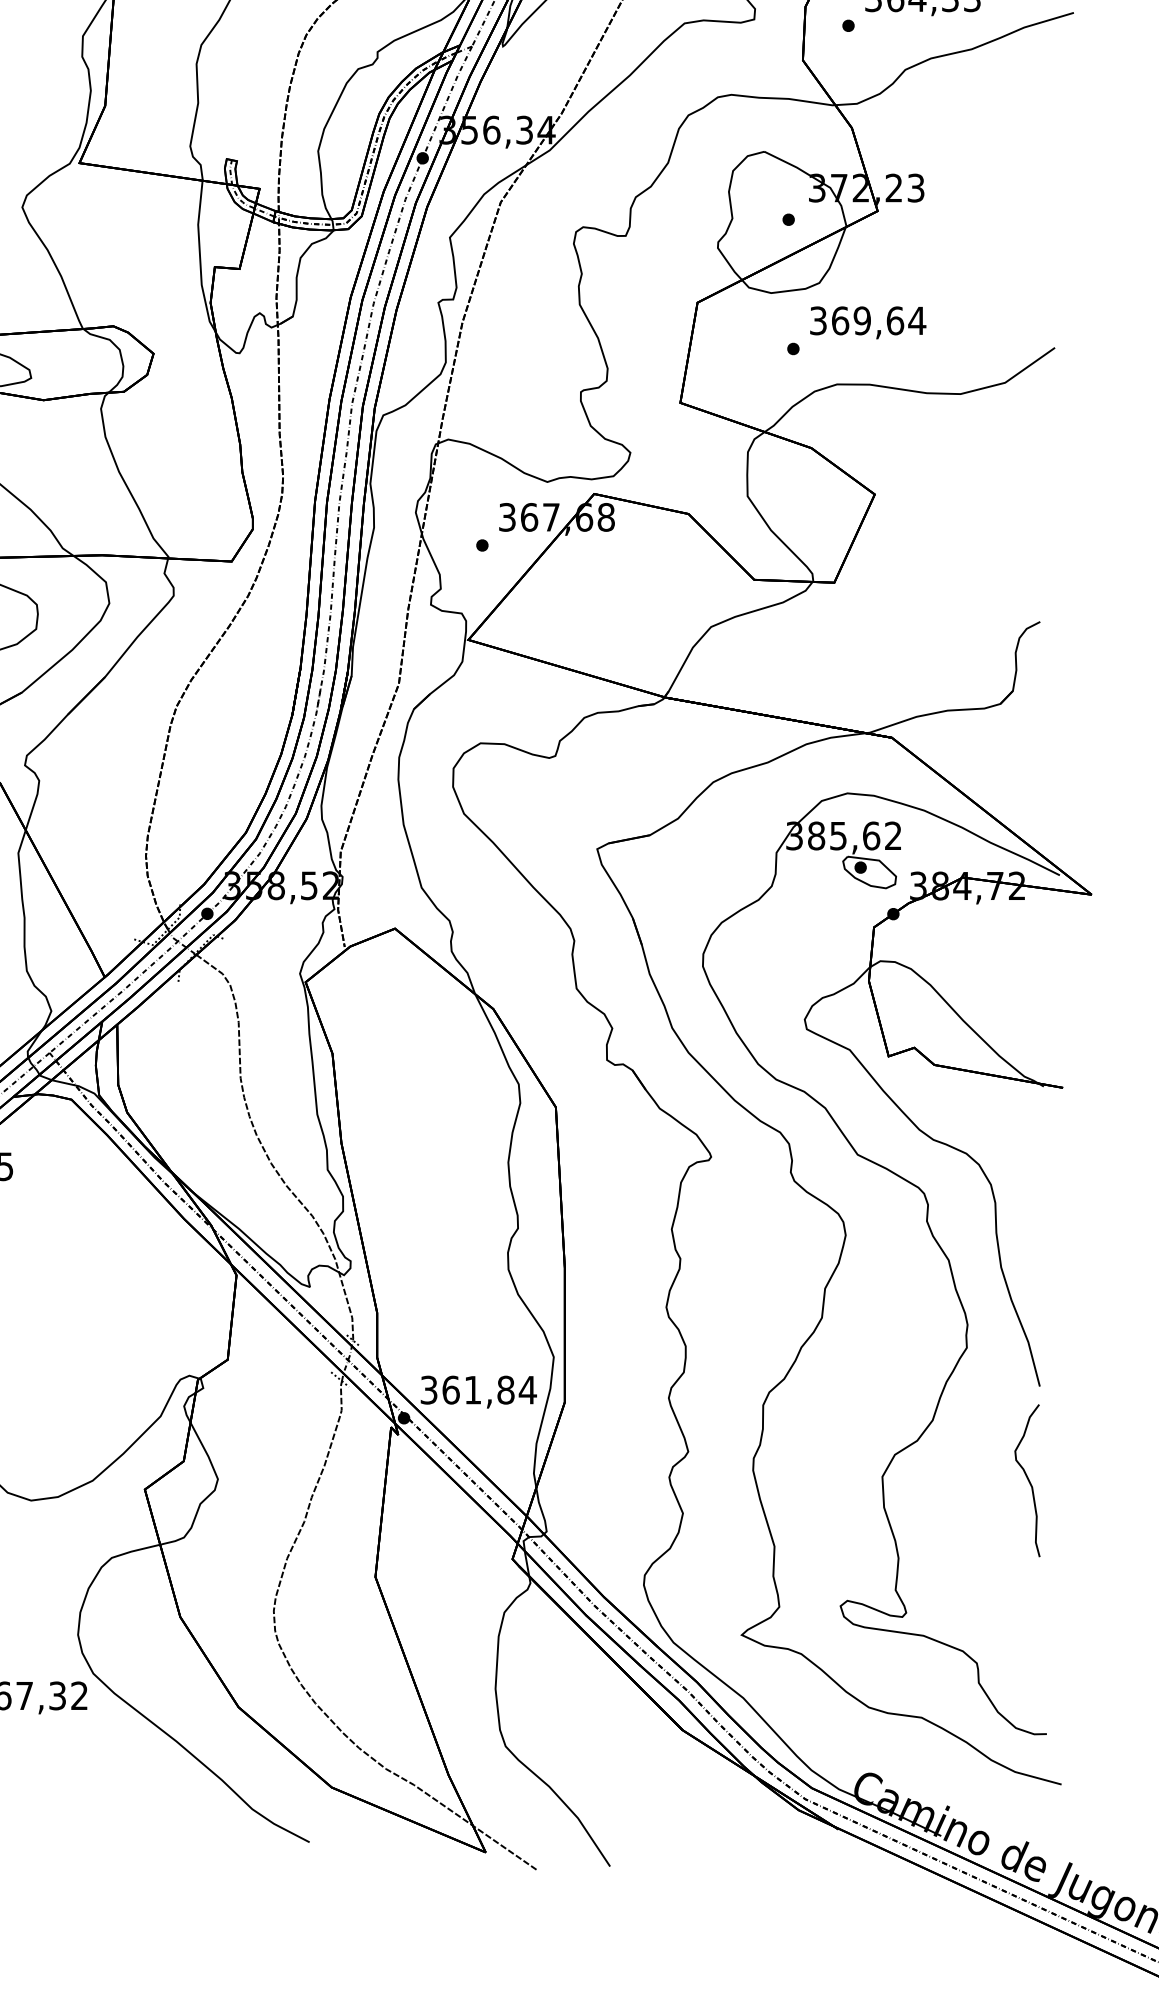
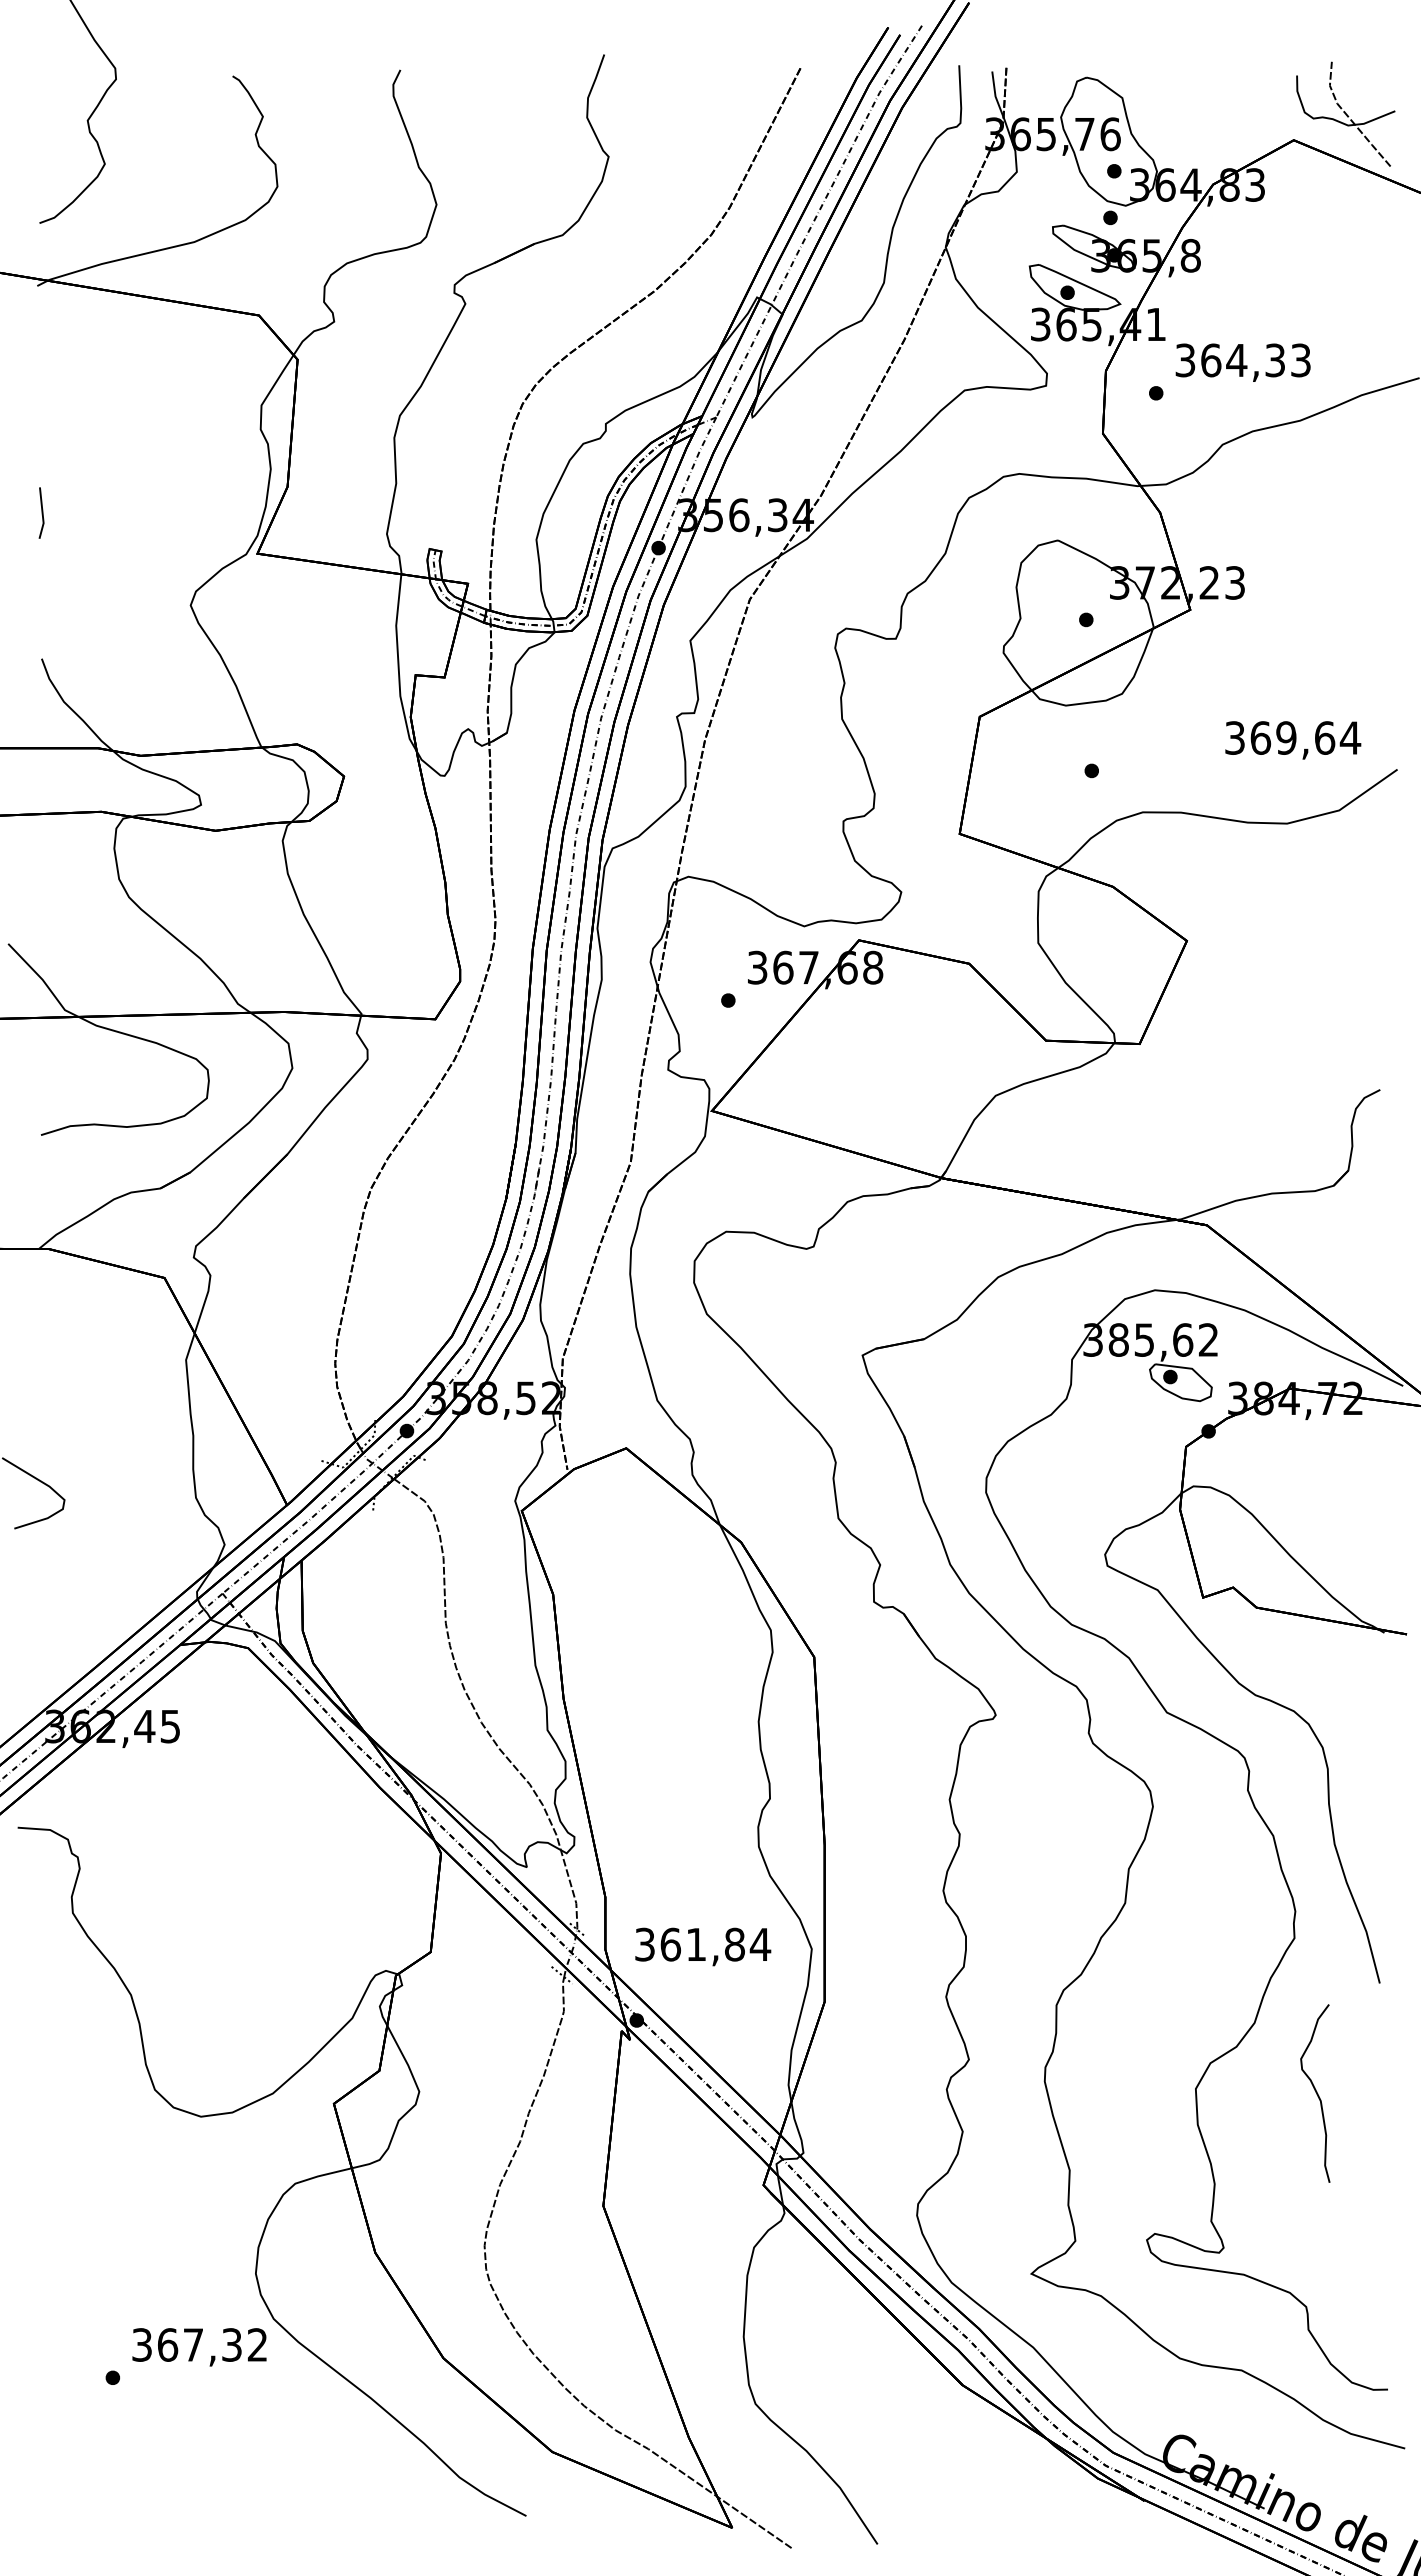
text: (868, 322) -> (1293, 740), moved
text: (479, 1391) -> (703, 1946), moved
curve: (1027, 1479) -> (1315, 2092), moved

